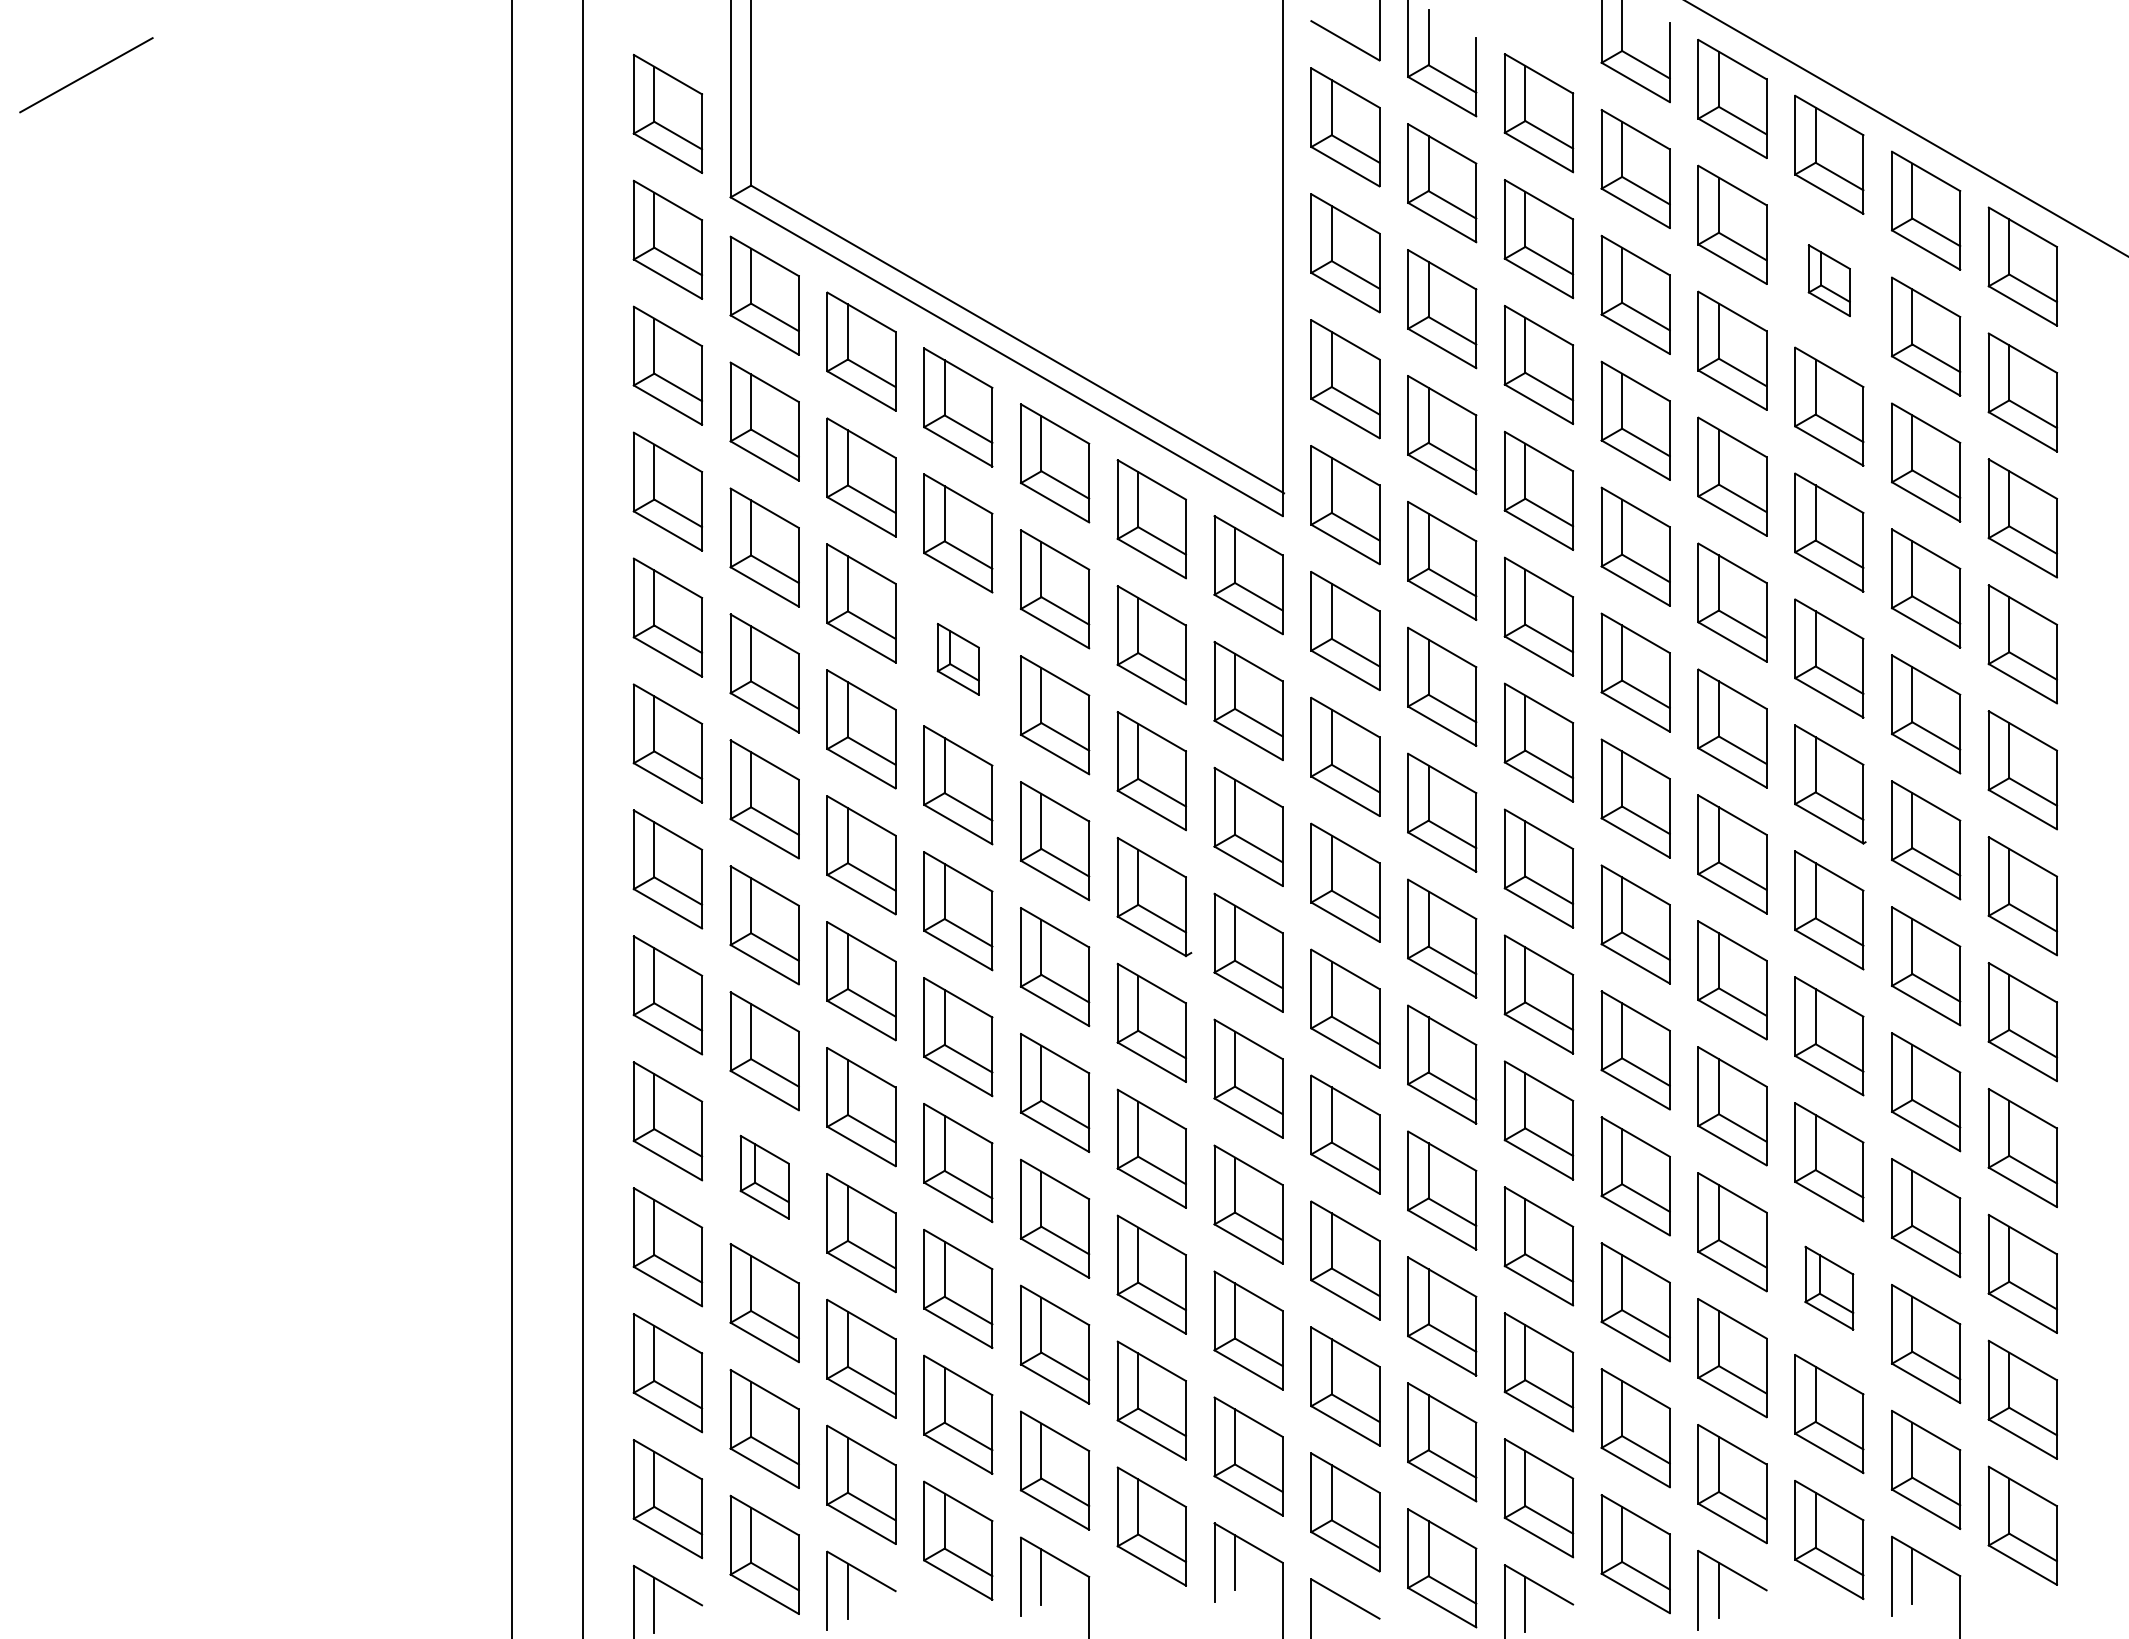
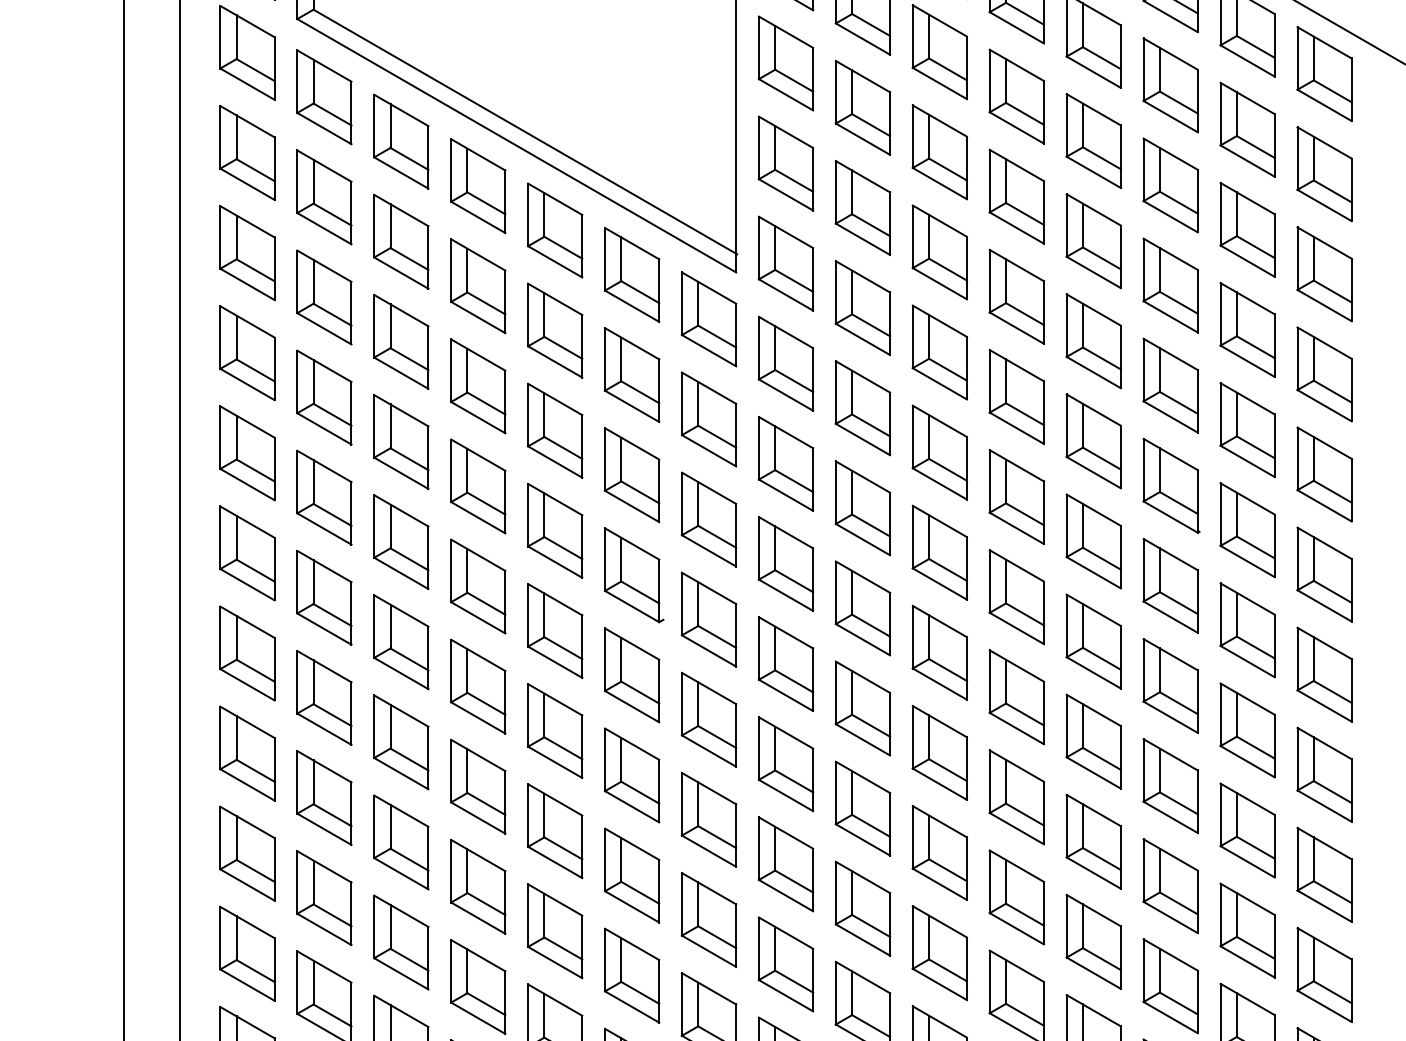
part: (1829, 280) -> (1170, 85), size x1.67
part: (958, 659) -> (478, 386), size x1.67
part: (764, 1177) -> (324, 798), size x1.43
part: (1829, 1288) -> (1170, 886), size x1.43

